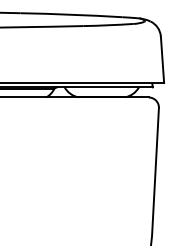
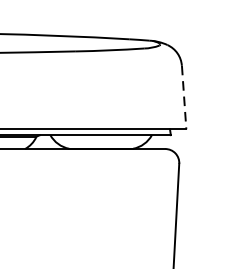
line: (162, 60) -> (184, 98), solid -> dashed

